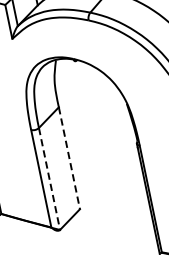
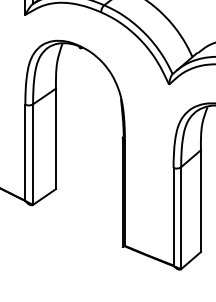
line: (69, 158) -> (55, 139), dashed -> solid
line: (50, 179) -> (33, 155), dashed -> solid

